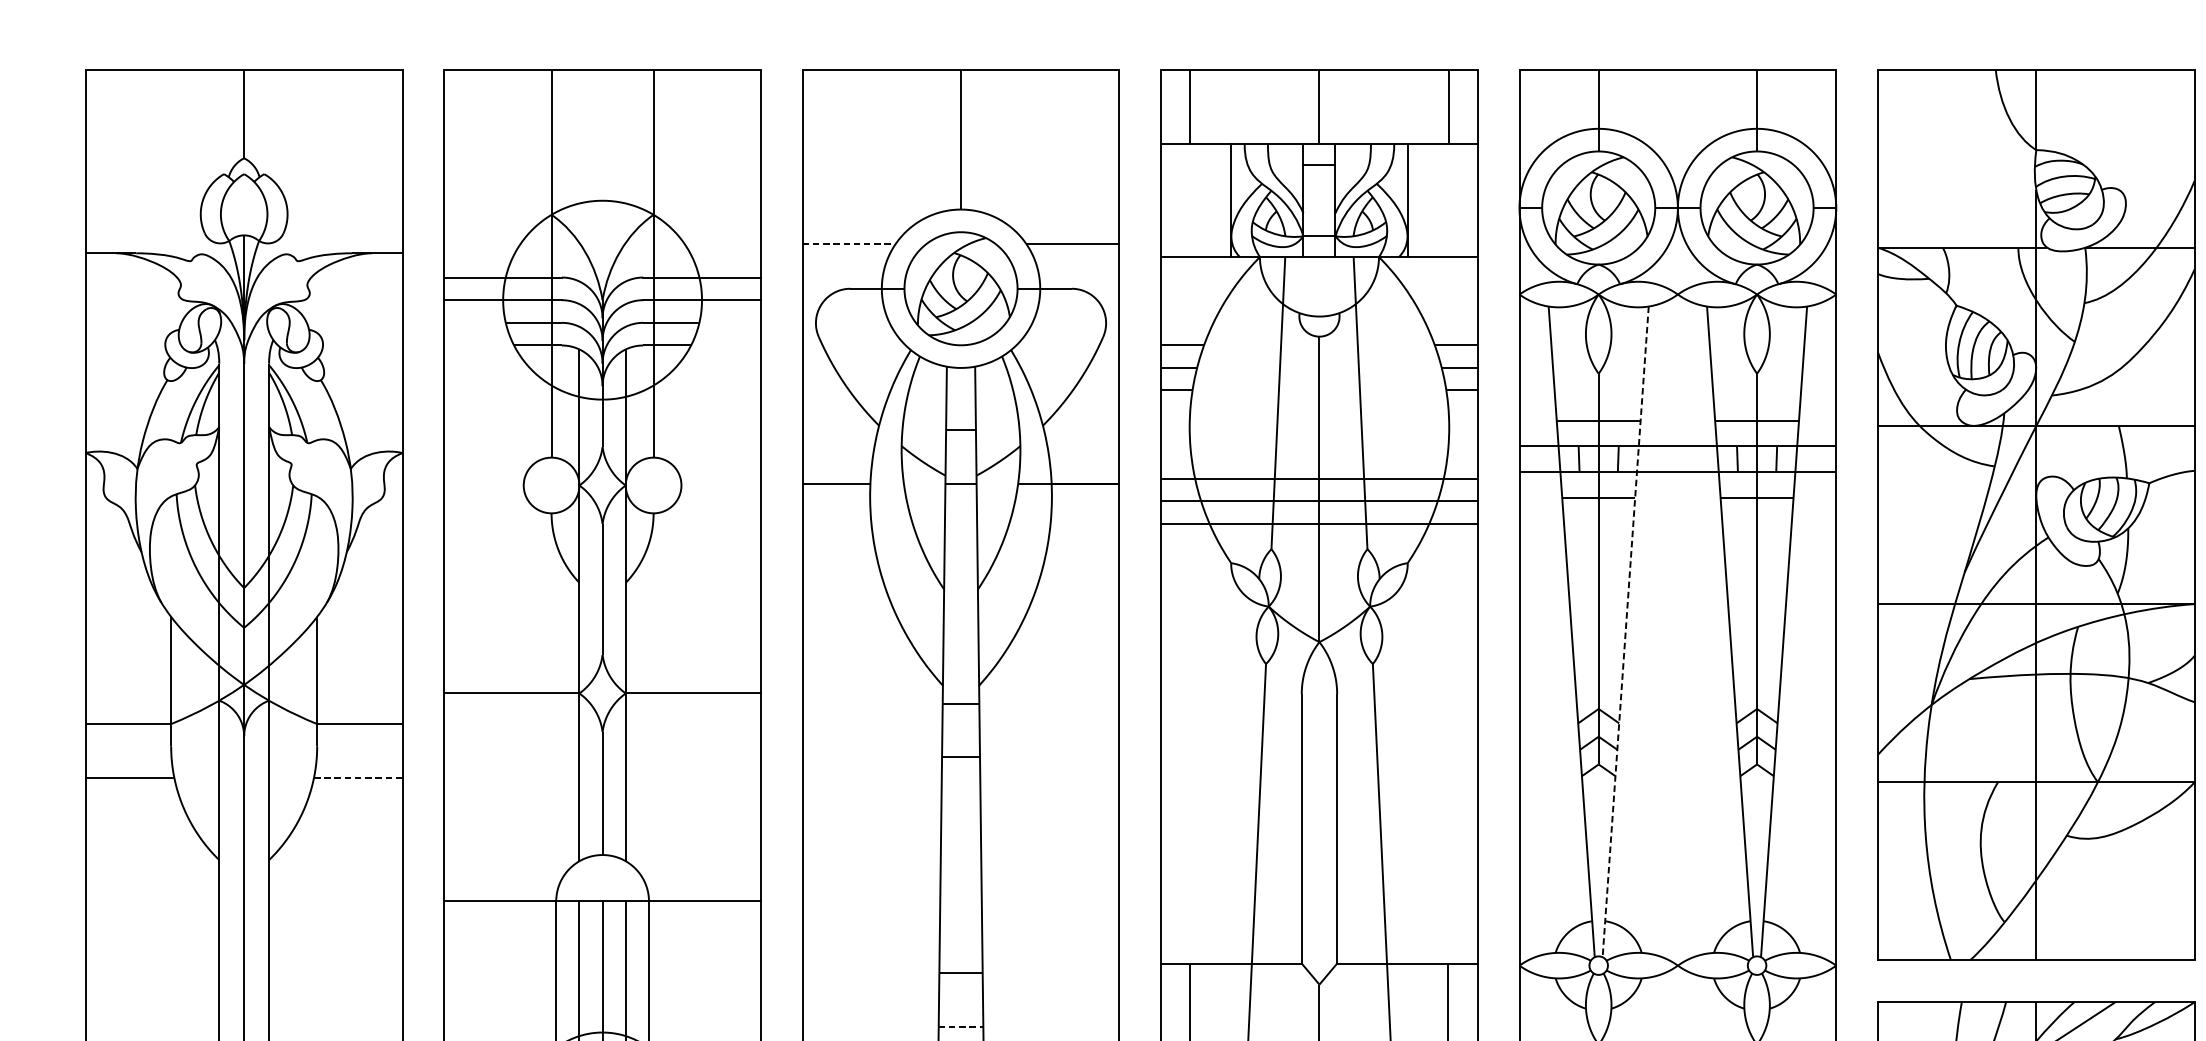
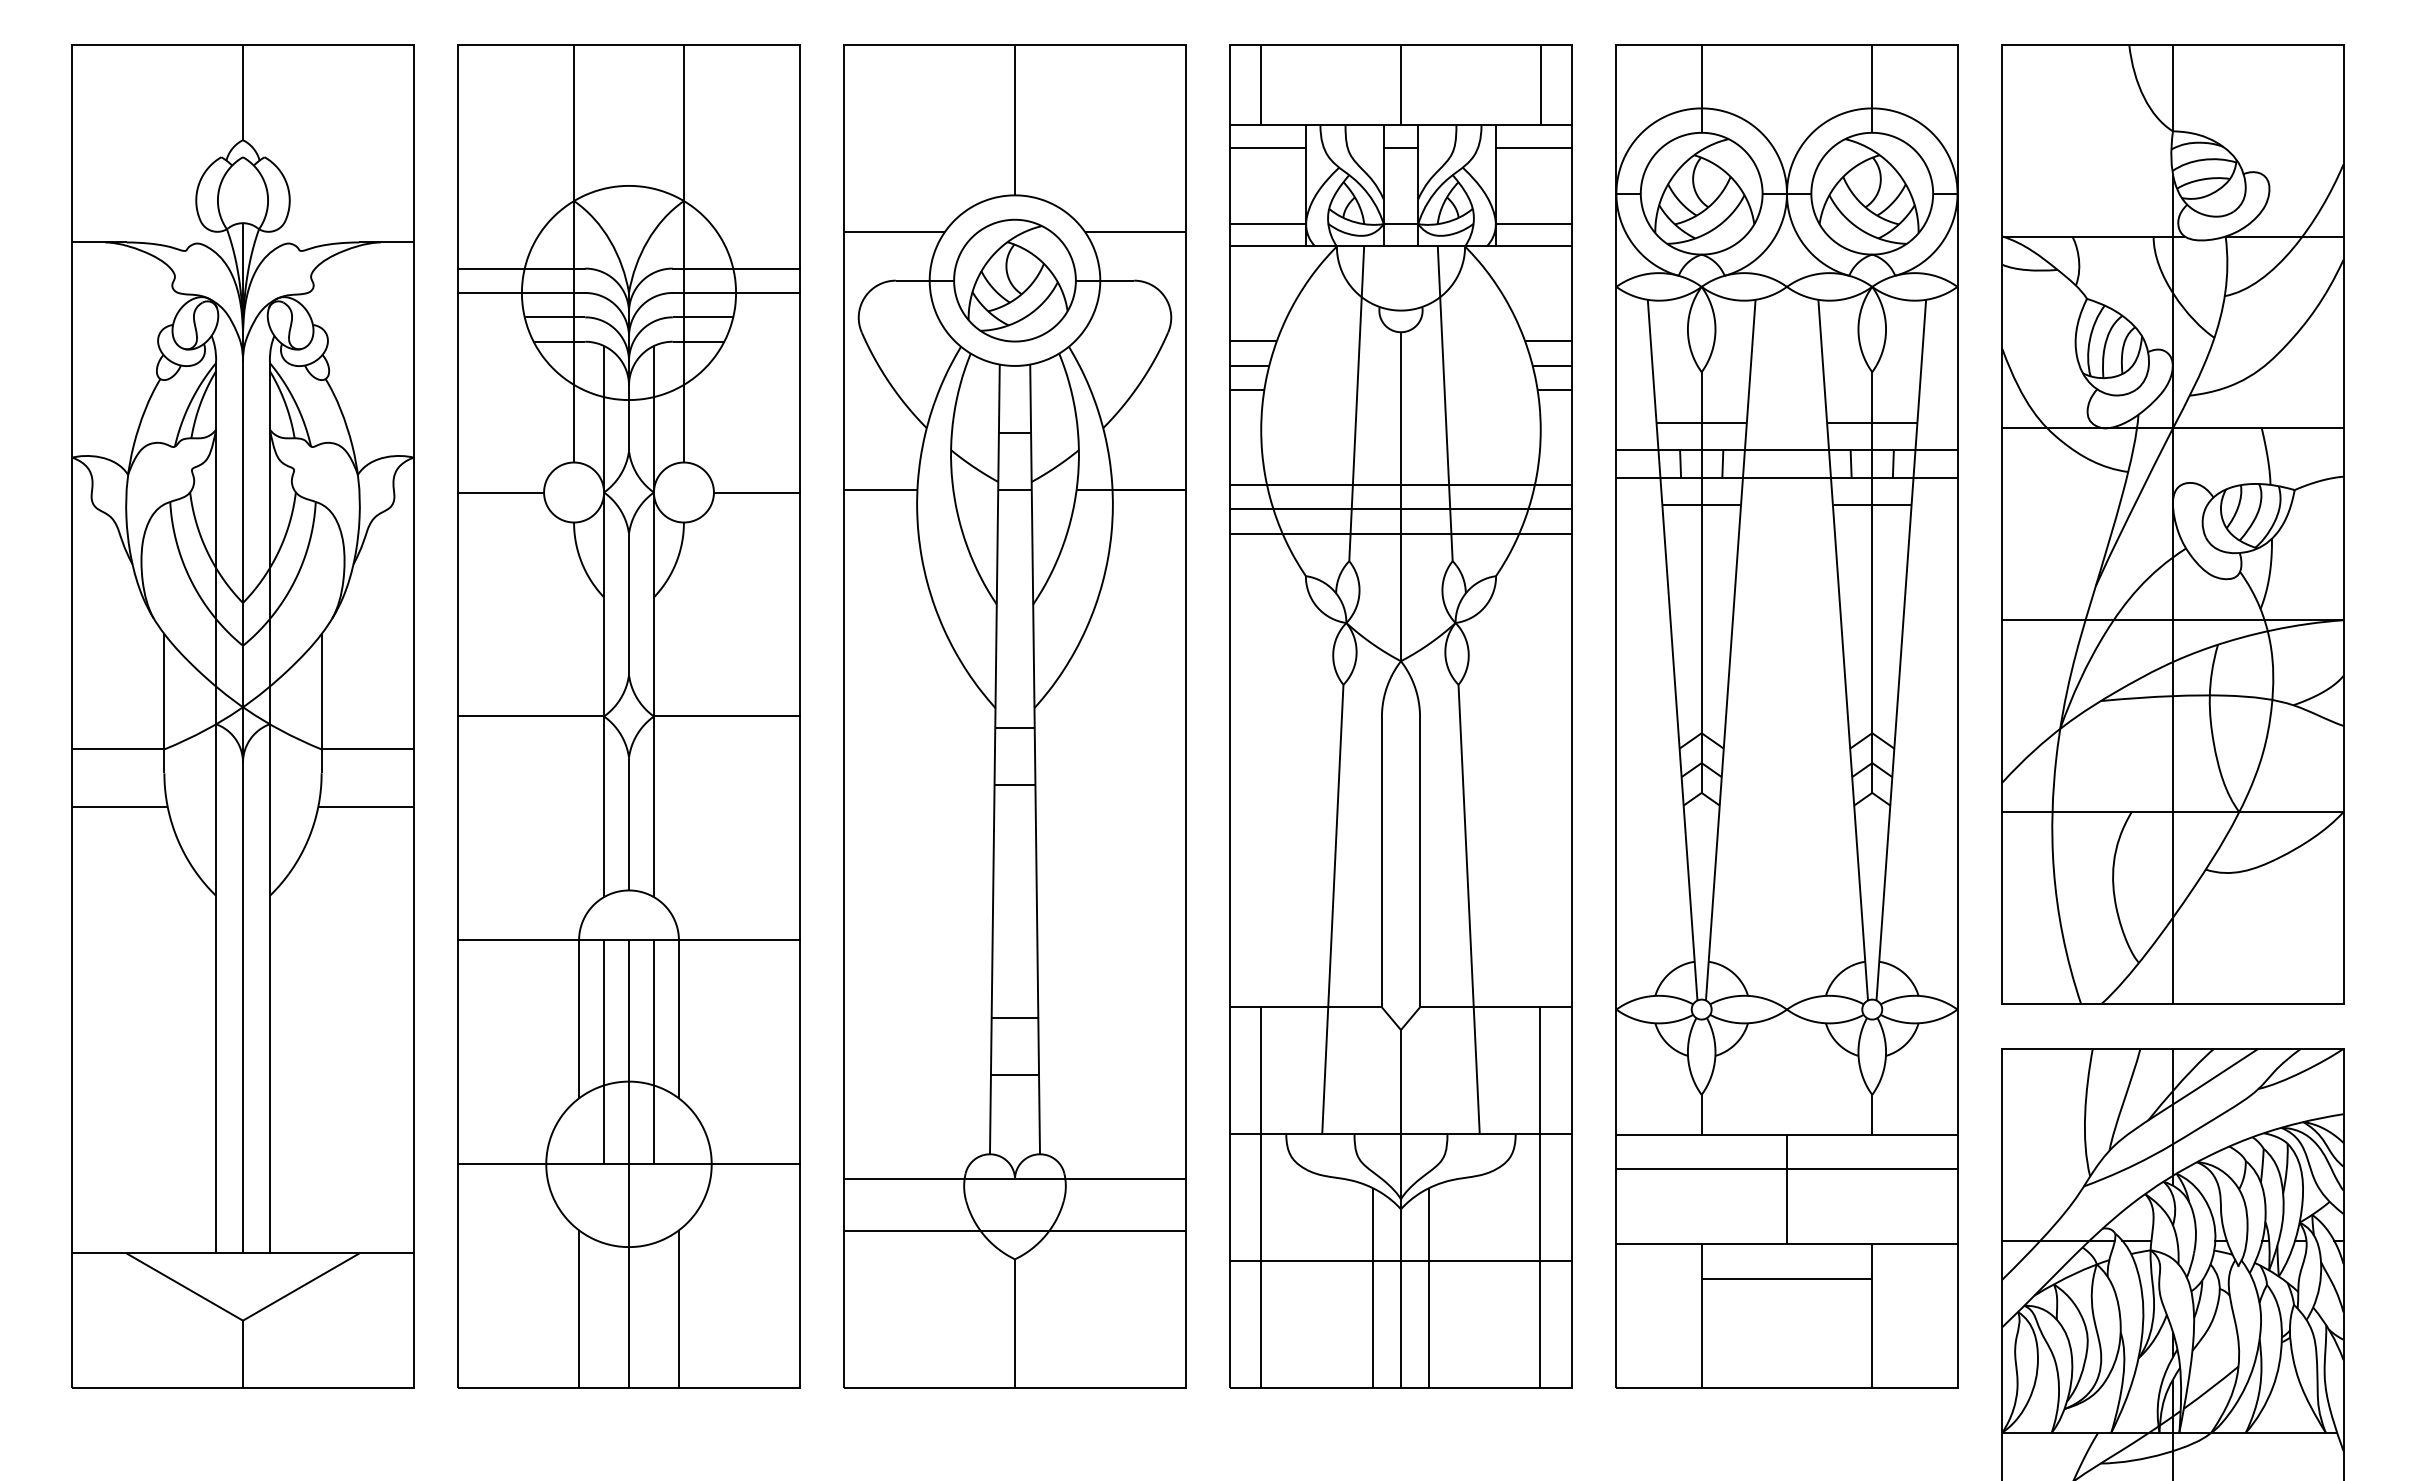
line: (1196, 165) -> (1268, 147), added
line: (1442, 165) -> (1533, 147), added
line: (1196, 236) -> (1268, 224), added
line: (1442, 236) -> (1533, 224), added
line: (850, 244) -> (895, 232), dashed -> solid
line: (484, 485) -> (501, 492), added
line: (720, 485) -> (756, 492), added
line: (1625, 632) -> (1730, 650), dashed -> solid
line: (357, 777) -> (365, 807), dashed -> solid
line: (961, 1026) -> (1015, 1075), dashed -> solid

